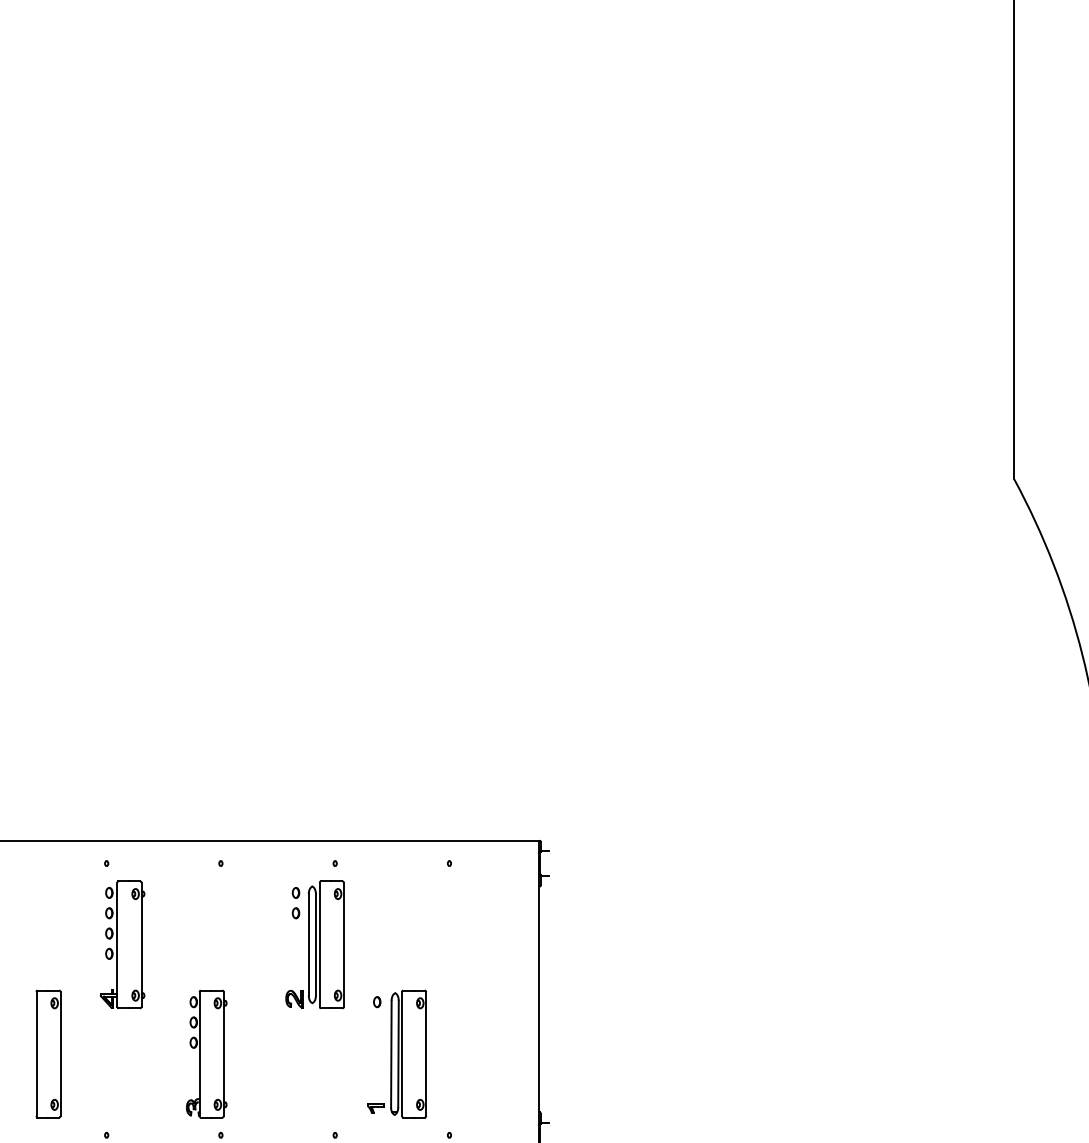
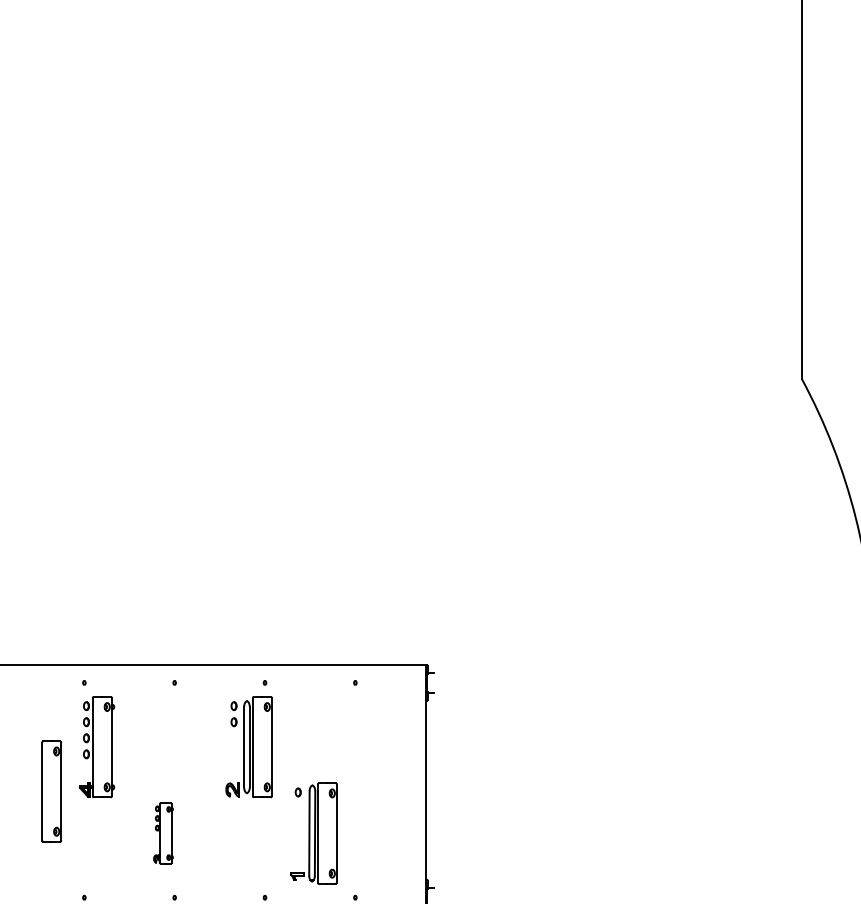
part: (48, 1053) -> (51, 791), moved
part: (206, 1053) -> (163, 833), size x0.6

